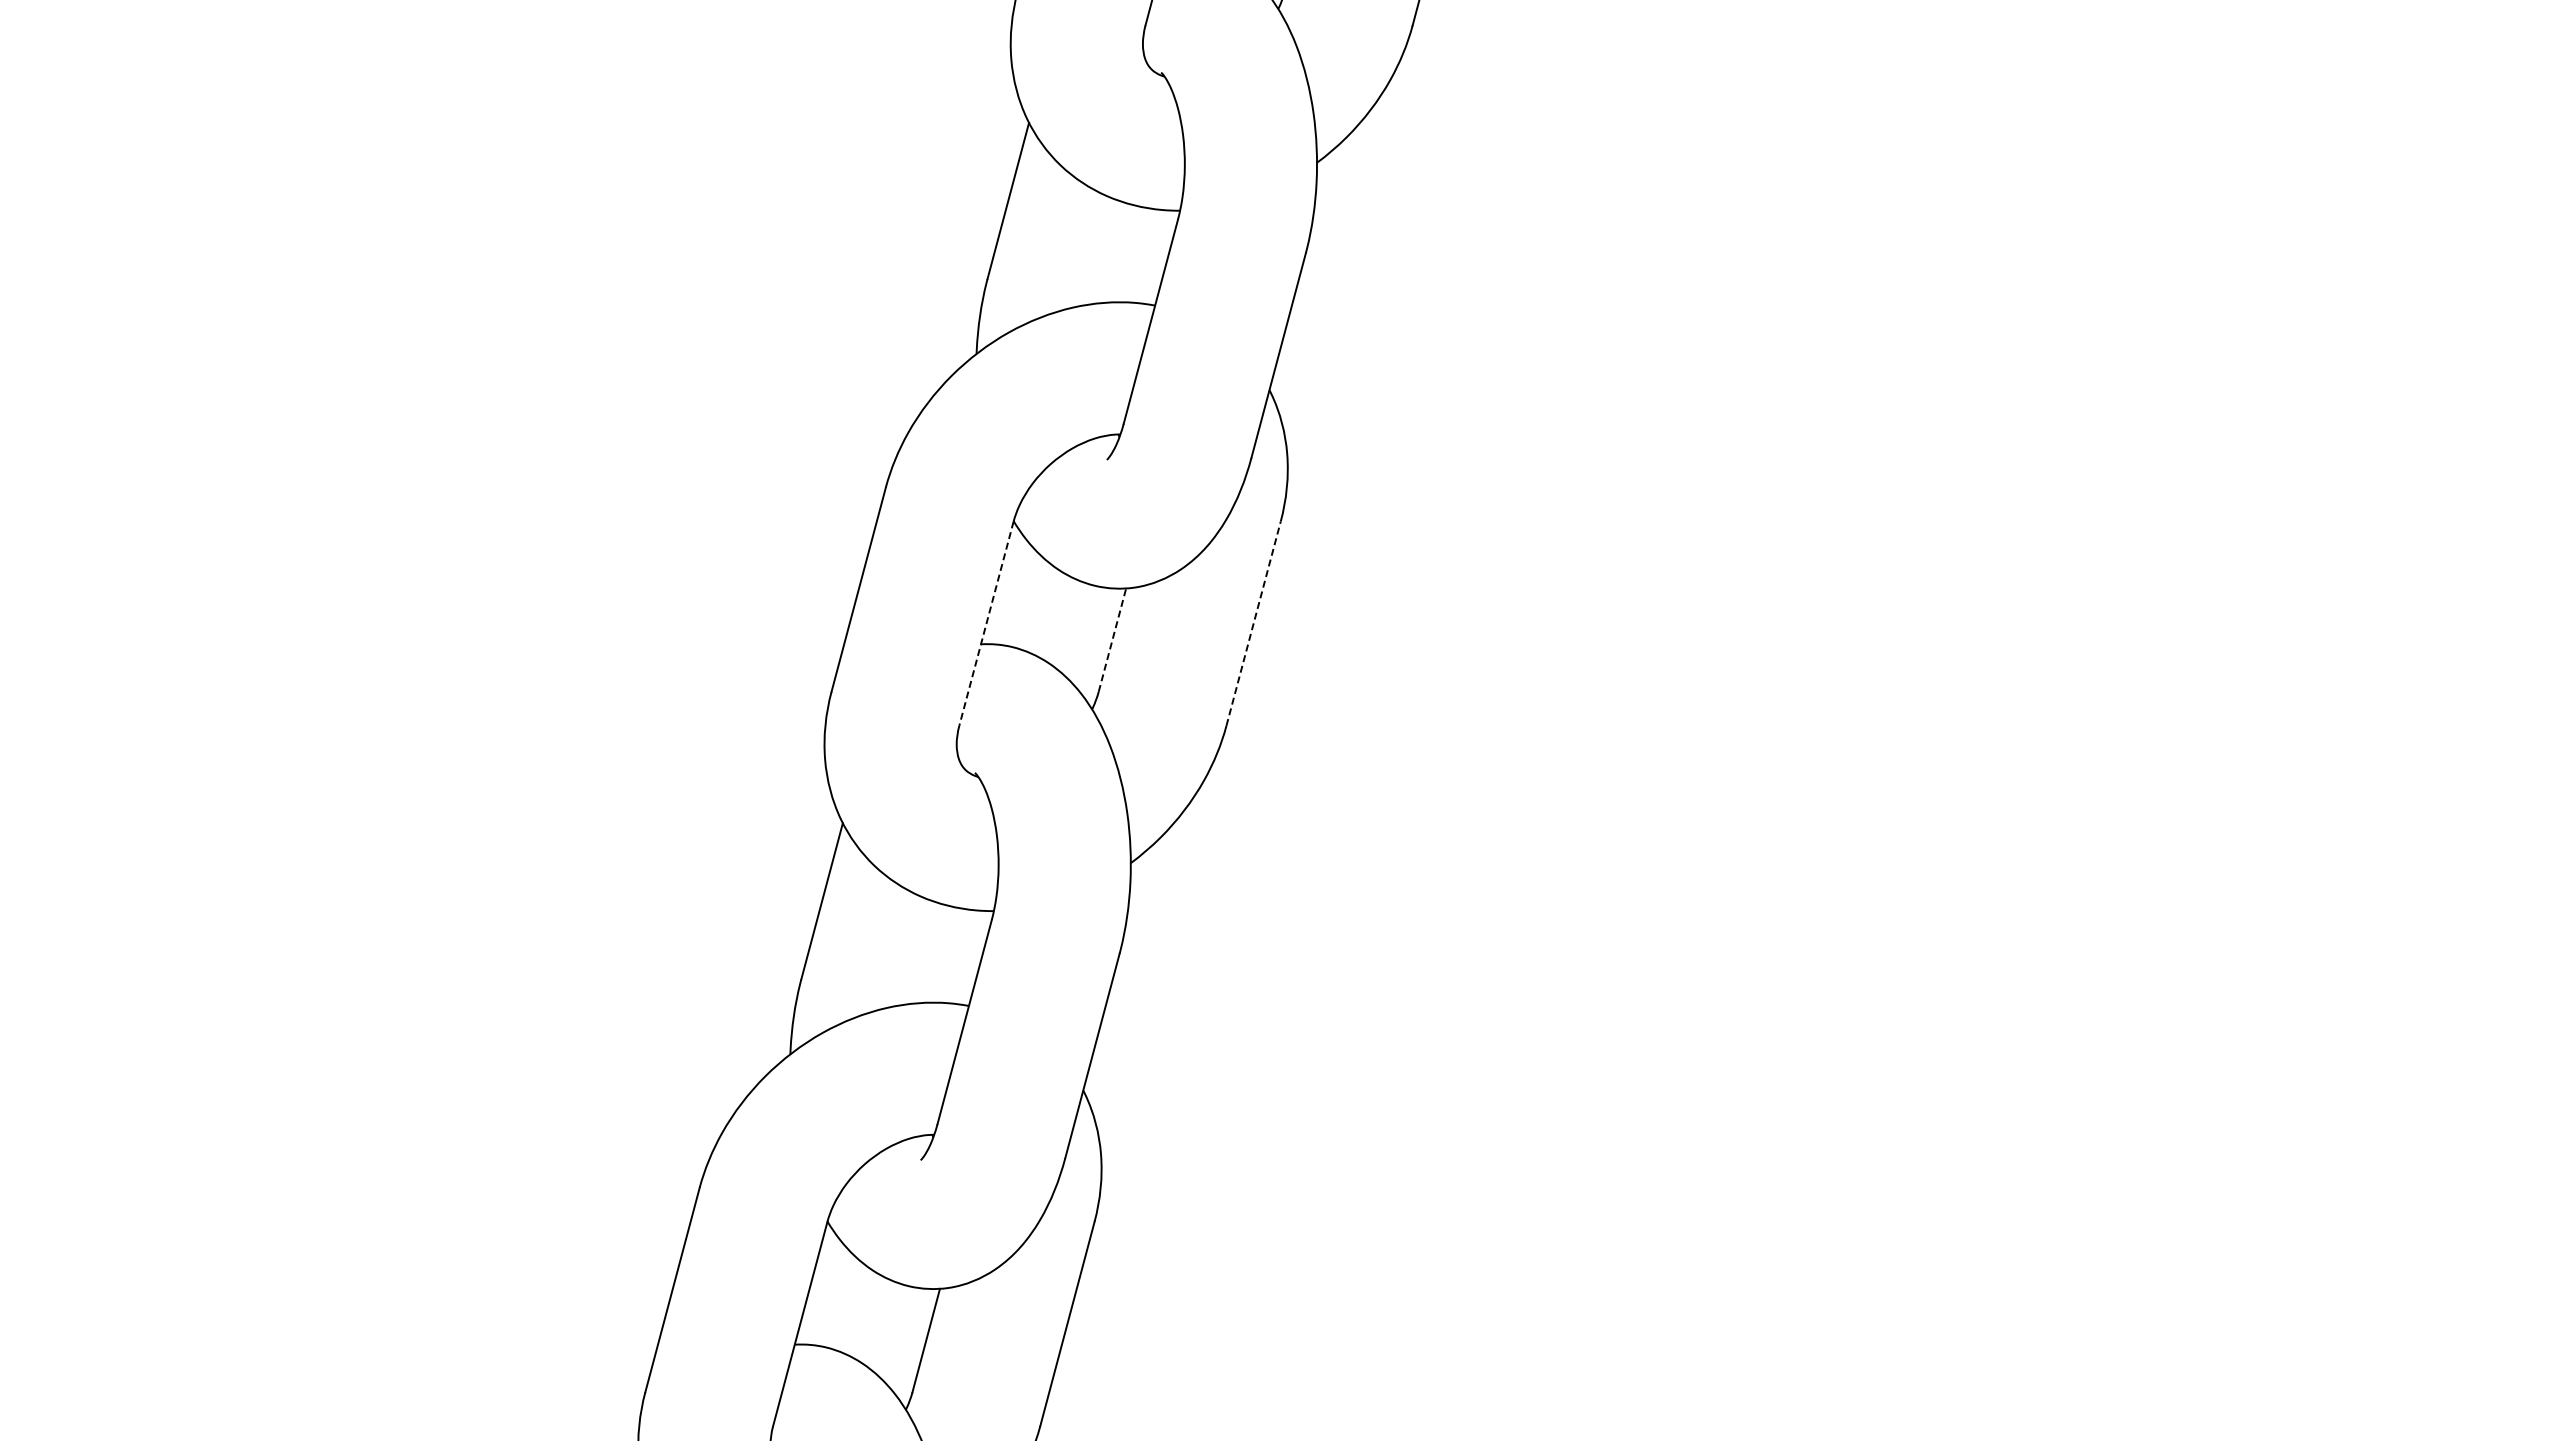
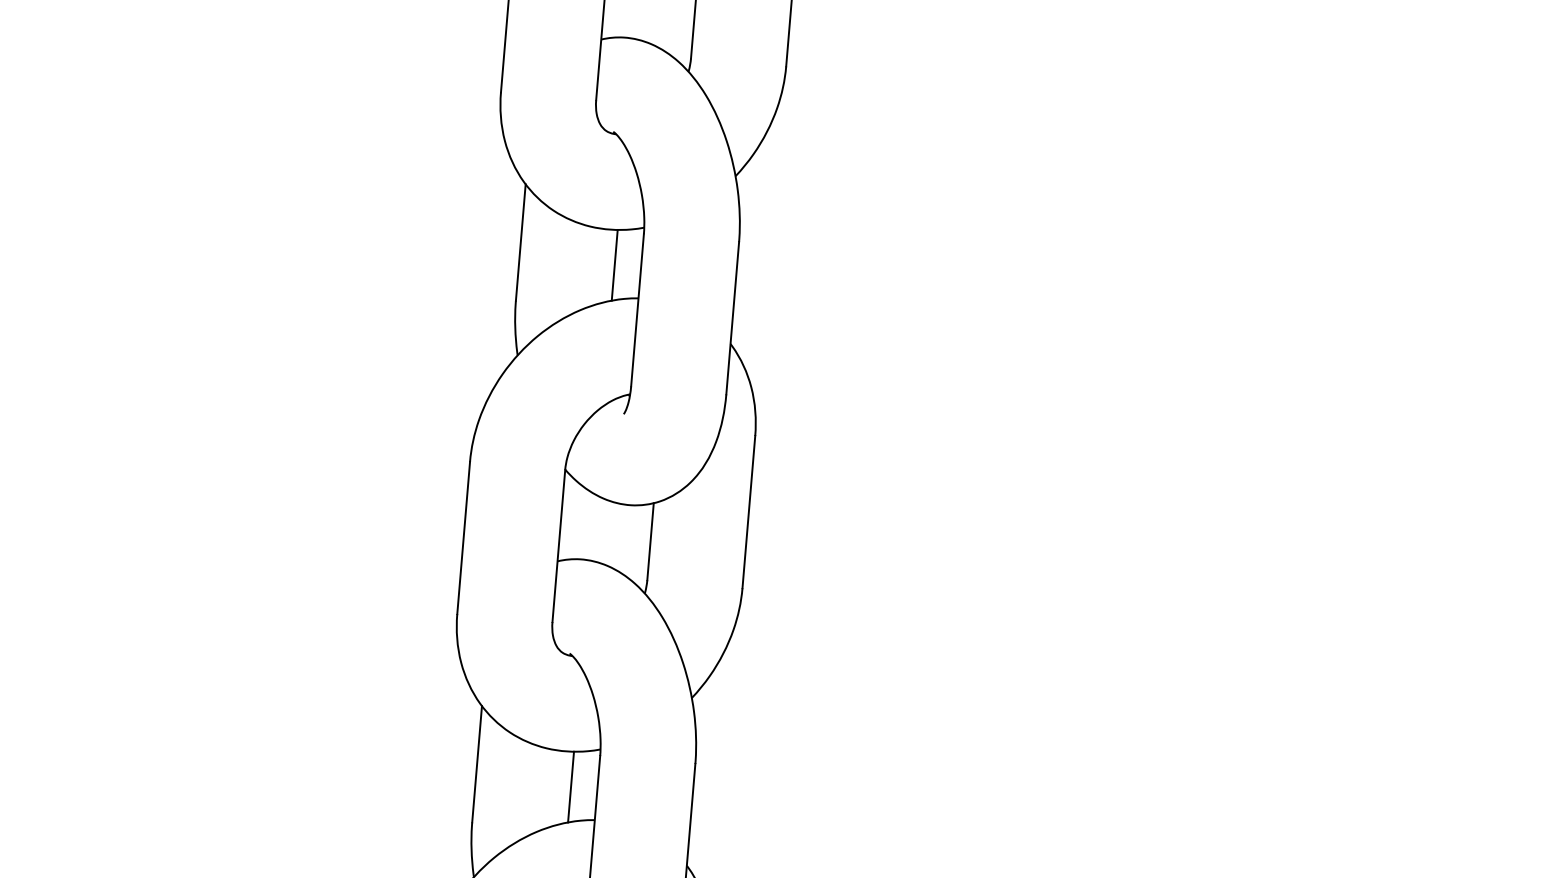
line: (1130, 254) -> (614, 265), added
line: (986, 623) -> (558, 545), dashed -> solid
line: (1253, 623) -> (748, 512), dashed -> solid
line: (1112, 639) -> (650, 541), dashed -> solid
line: (944, 954) -> (570, 786), added

